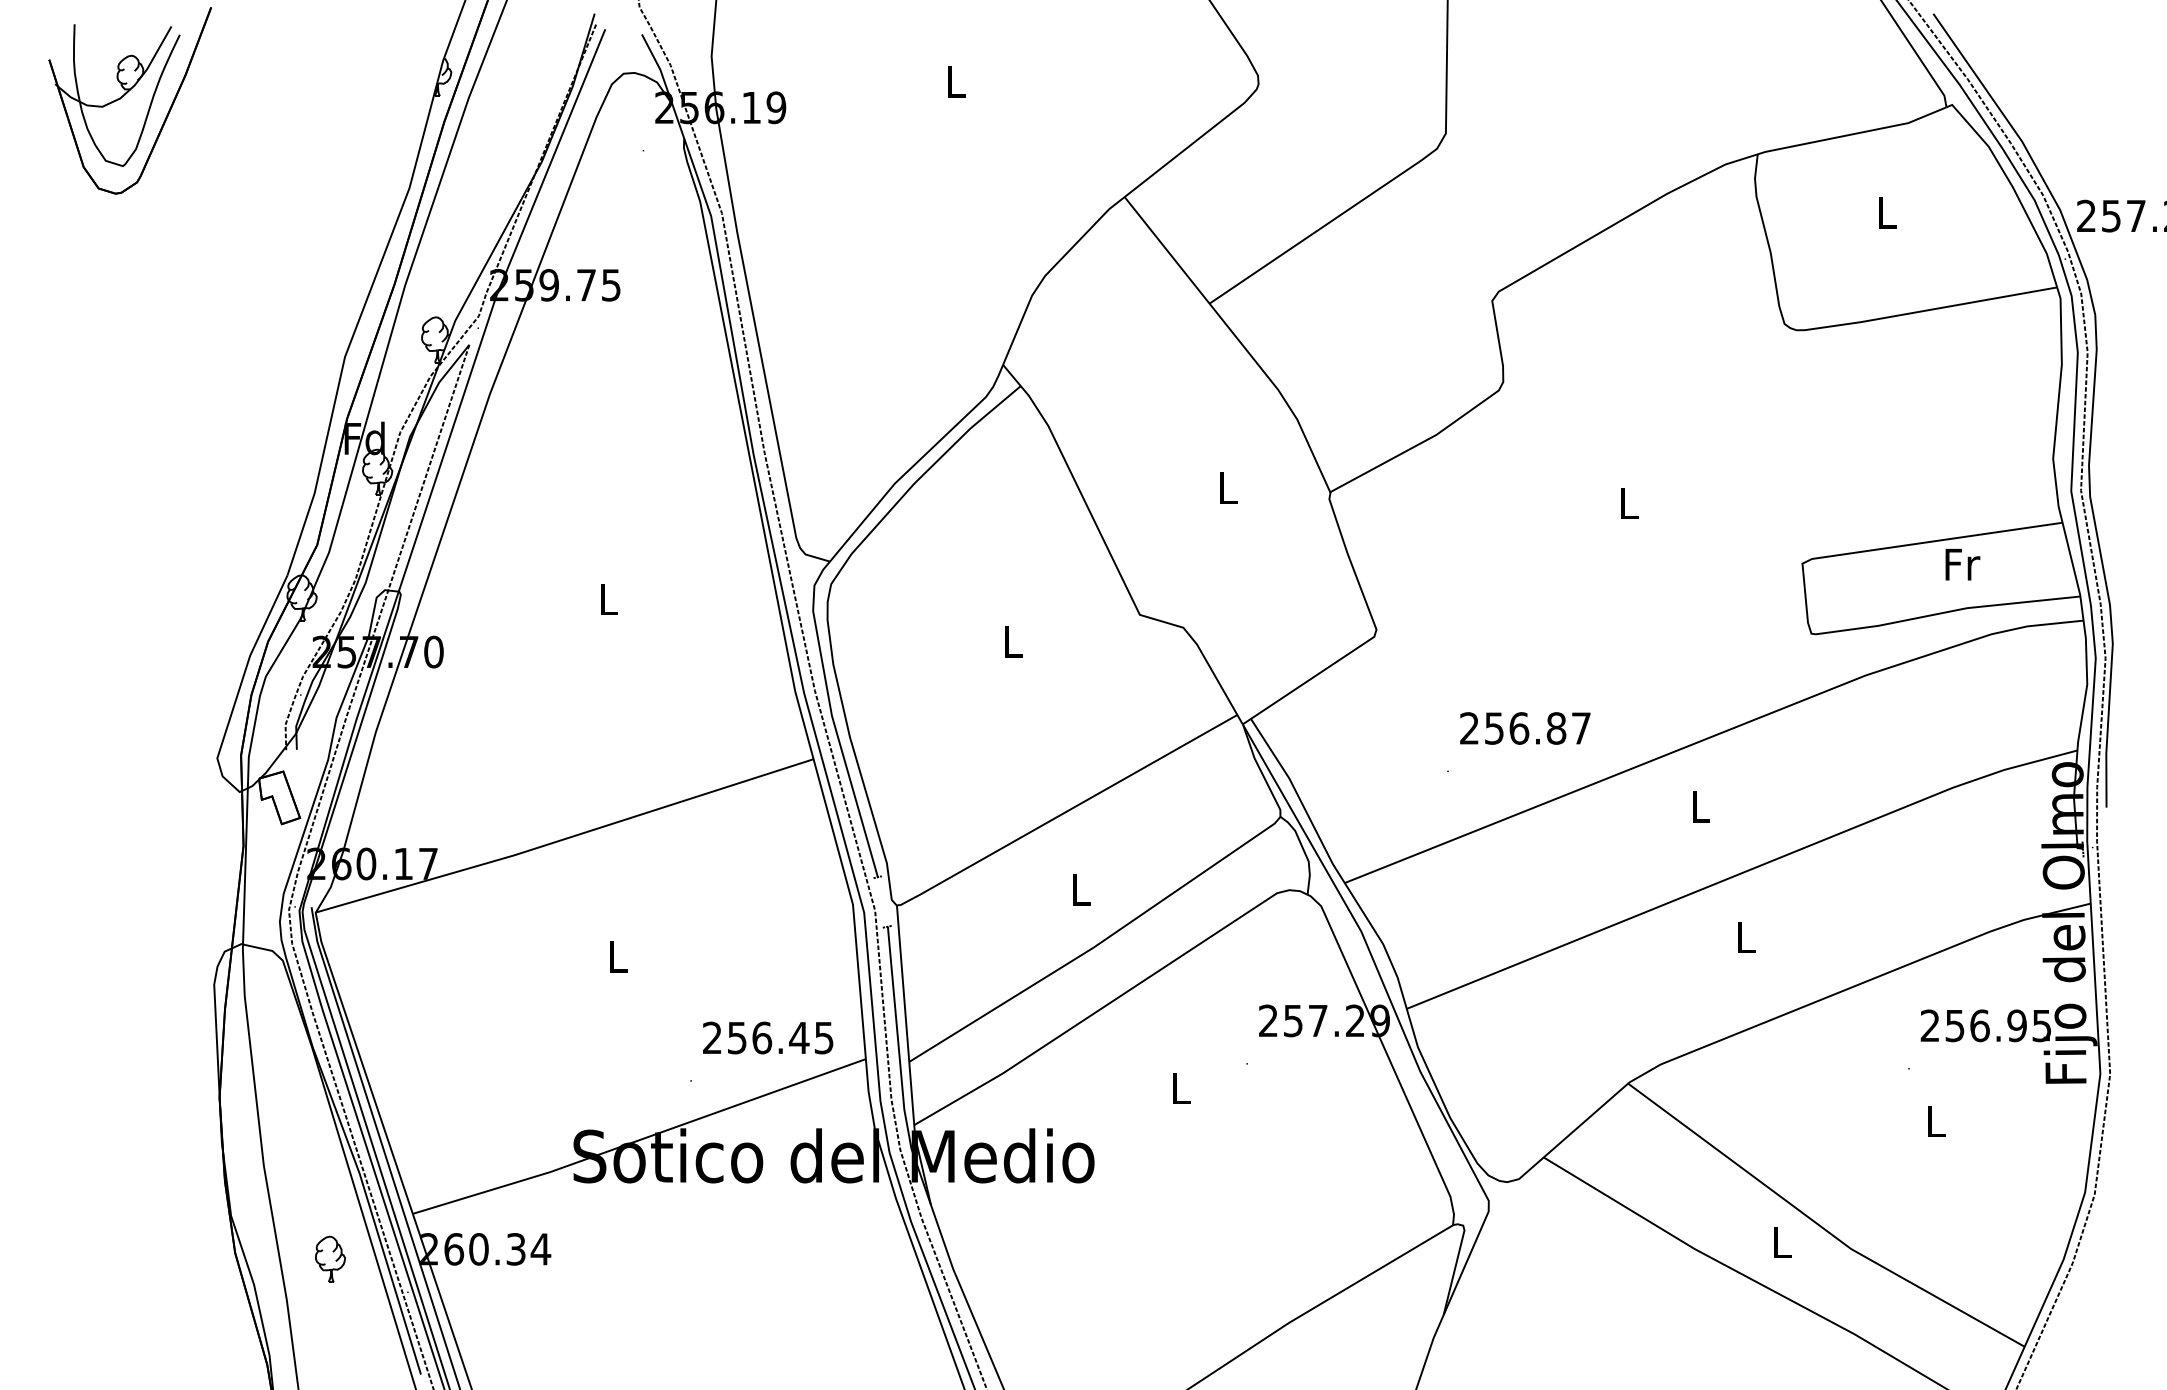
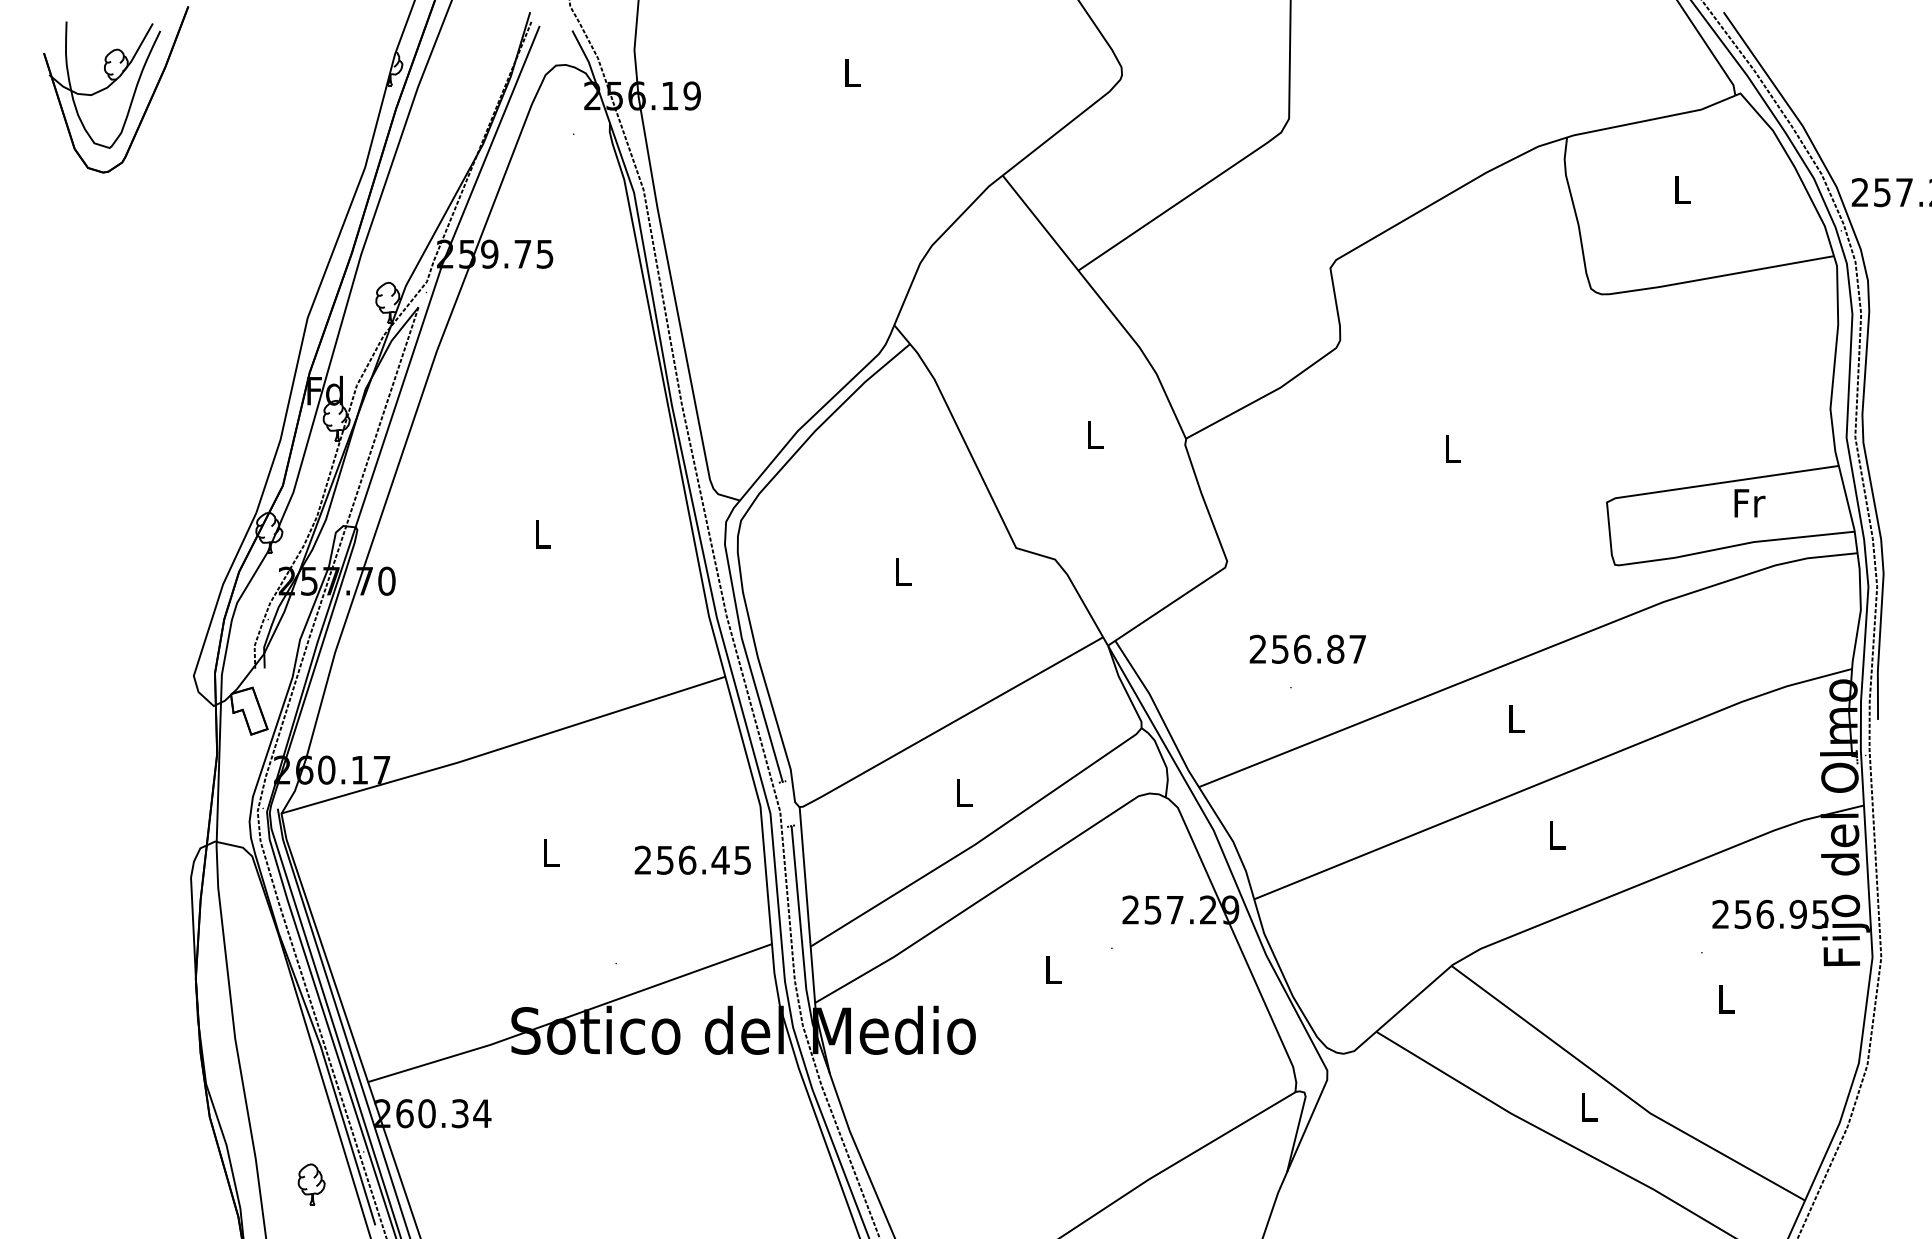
text: (1524, 727) -> (1307, 648), moved
text: (767, 1037) -> (692, 859), moved
part: (330, 1259) -> (311, 1184), moved

